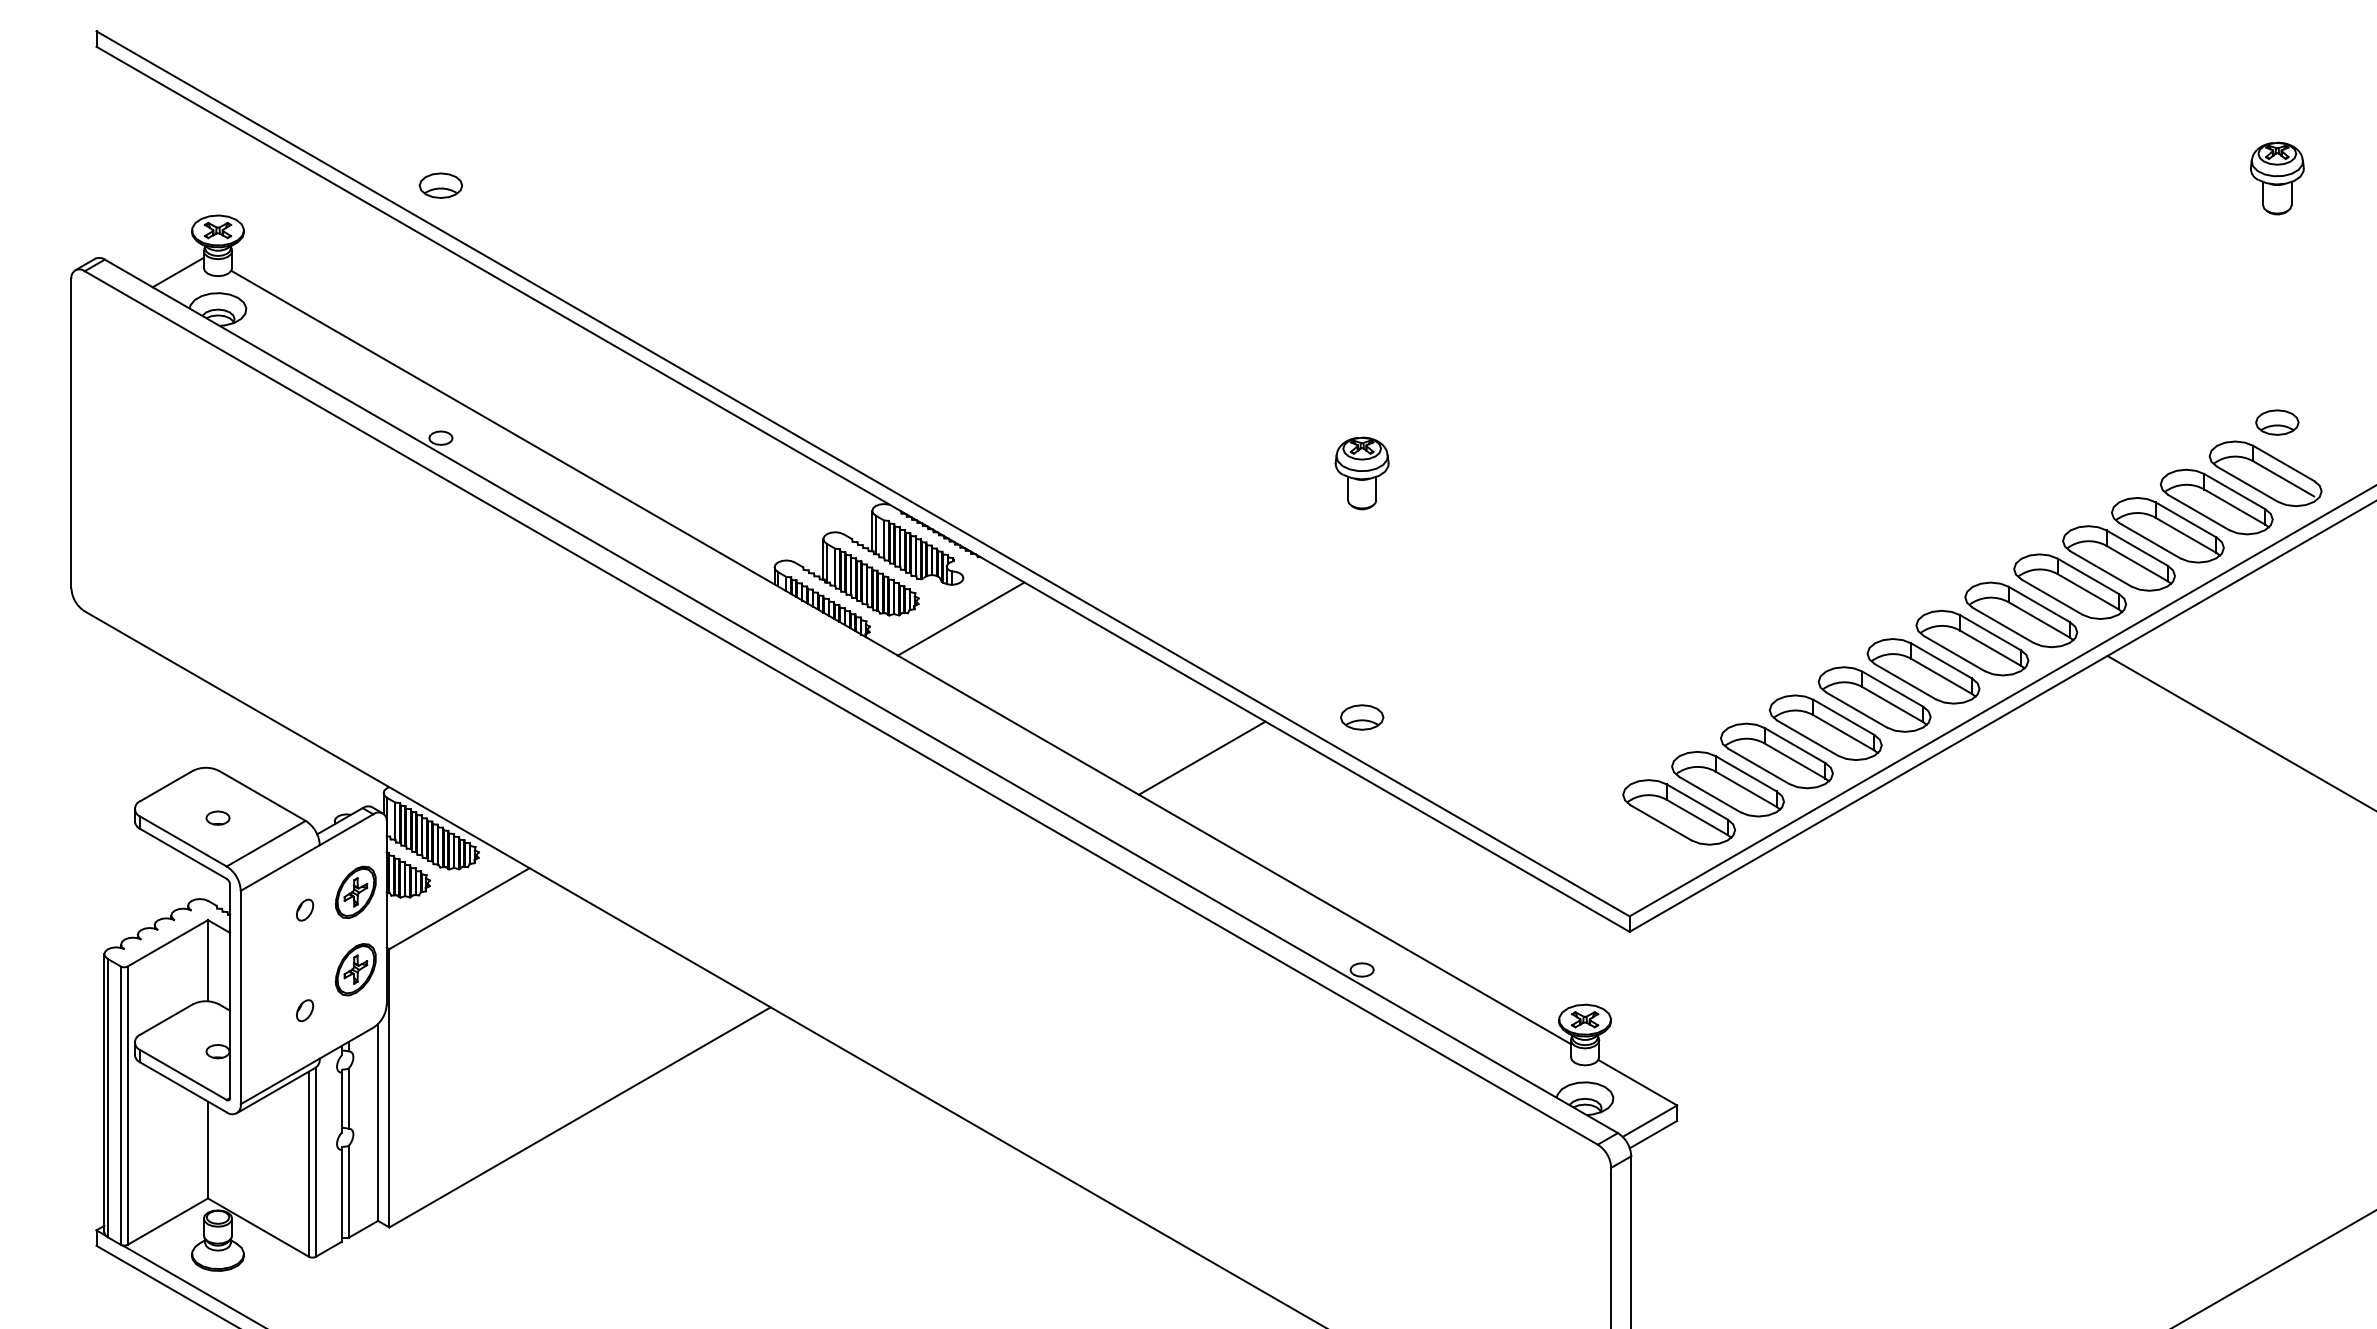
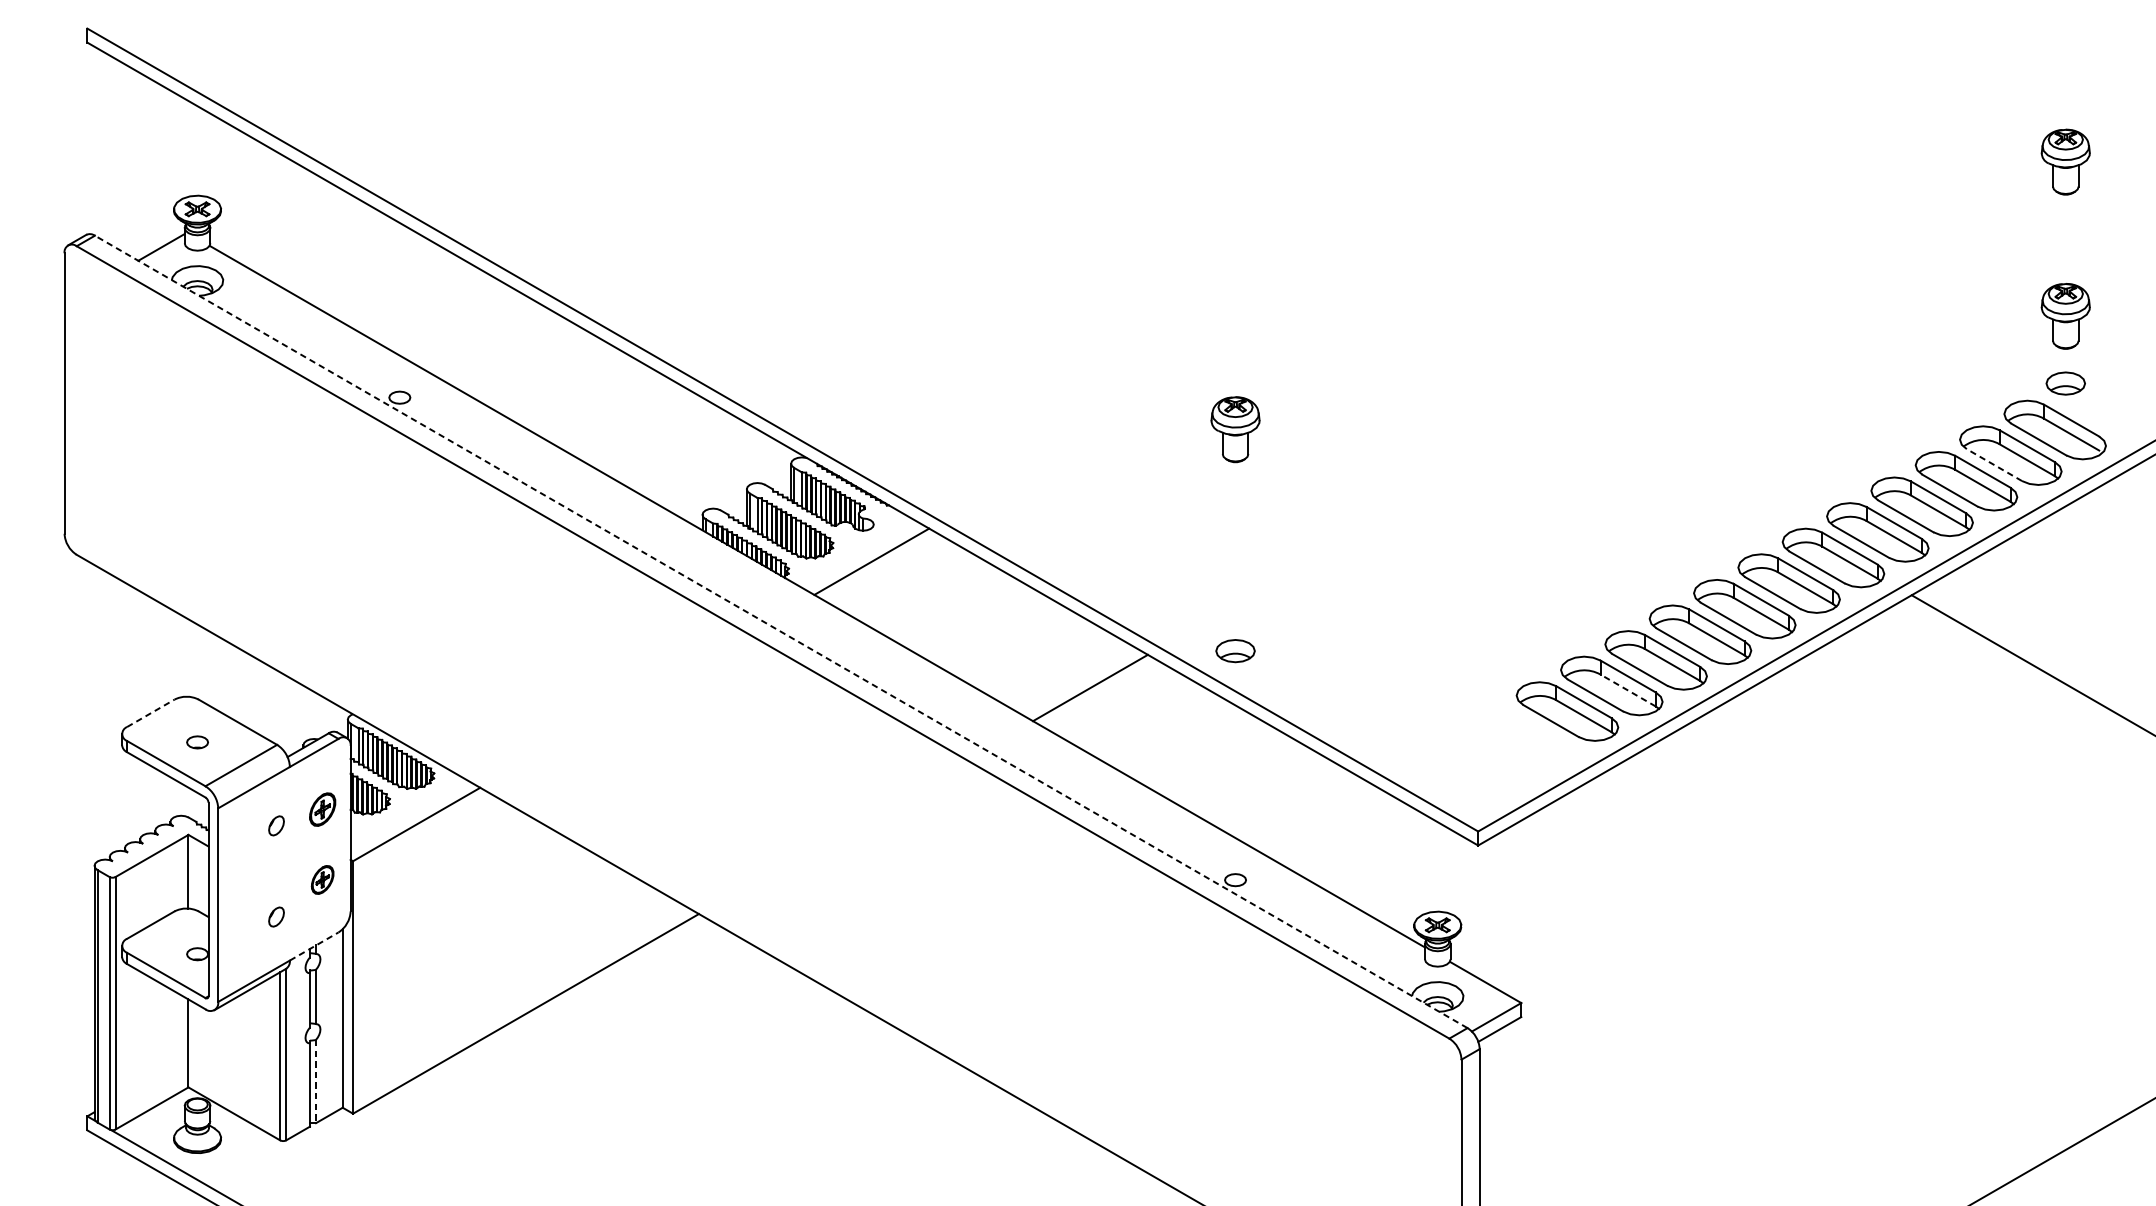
part: (440, 185) -> (399, 168), removed
part: (2276, 348) -> (2065, 316), added
line: (2198, 512) -> (1994, 465), solid -> dashed
line: (861, 696) -> (781, 632), solid -> dashed
line: (1794, 760) -> (1627, 690), solid -> dashed
line: (166, 785) -> (150, 712), solid -> dashed
part: (1678, 812) -> (1522, 737), removed
part: (355, 891) -> (322, 808), size x0.7
part: (355, 969) -> (322, 879), size x0.6
line: (346, 1043) -> (314, 946), solid -> dashed
line: (348, 1191) -> (315, 1081), solid -> dashed

